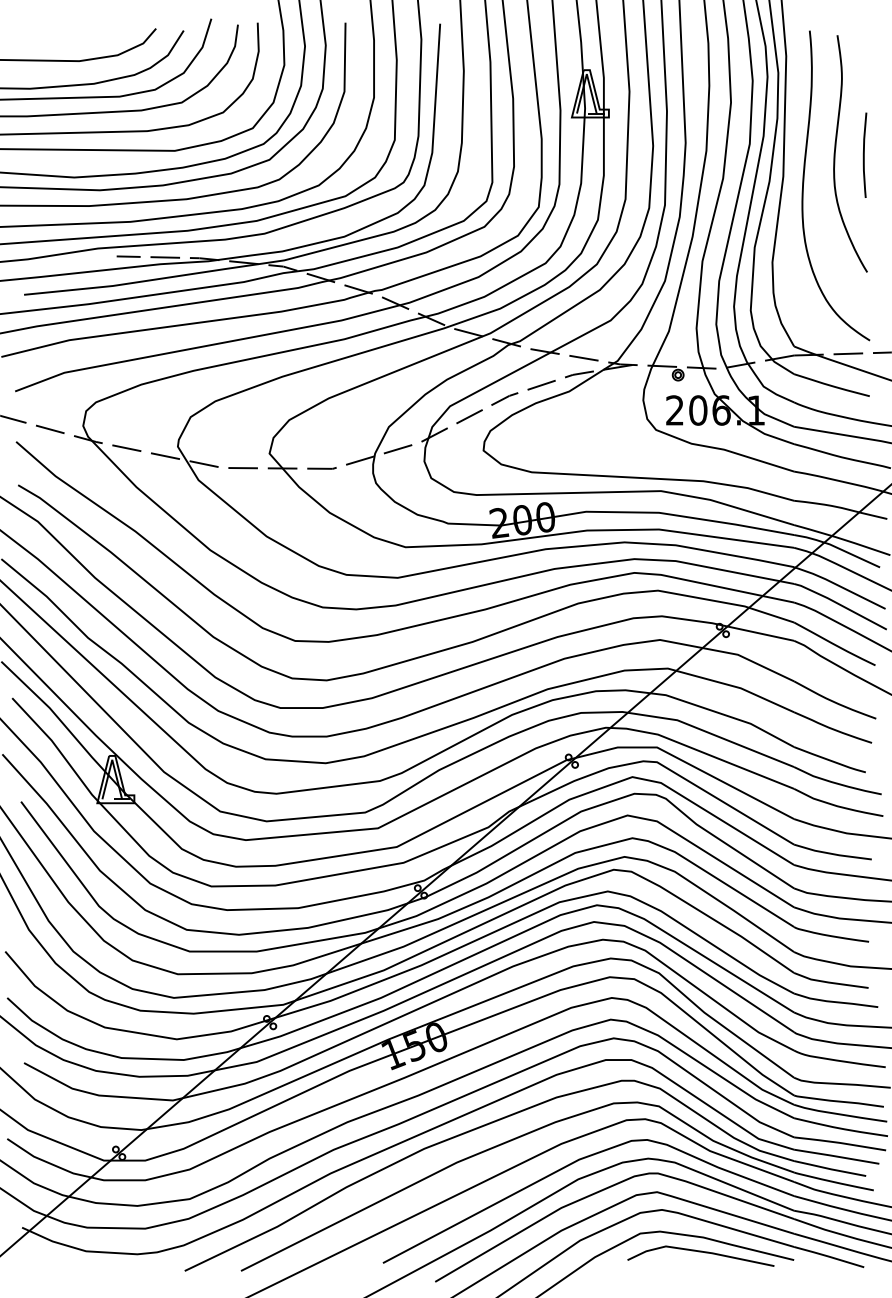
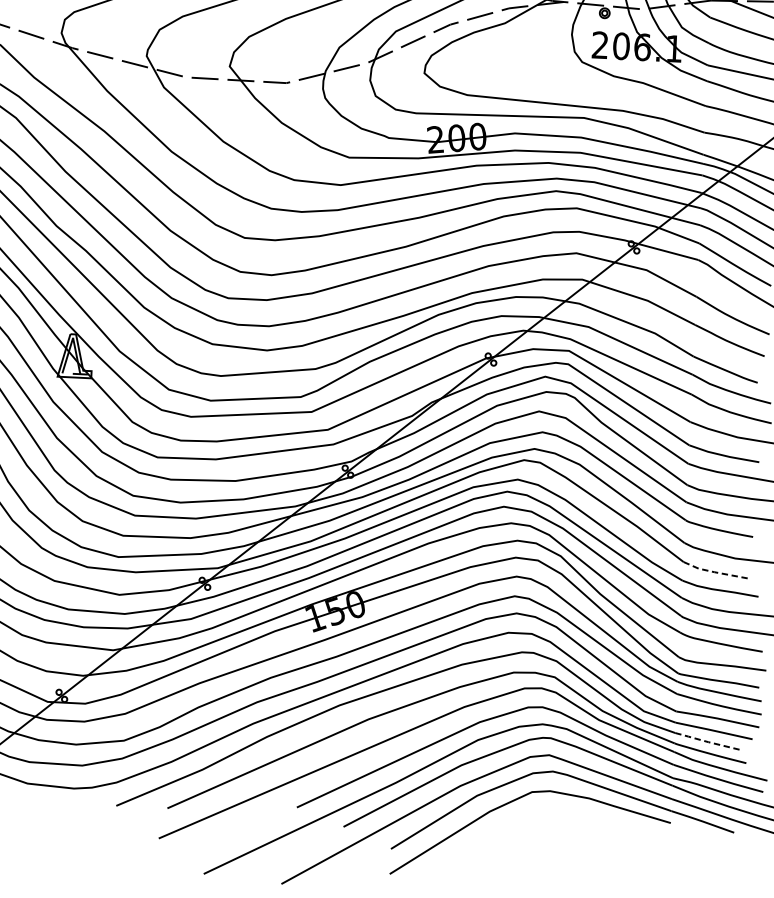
line: (829, 982) -> (715, 572), solid -> dashed
line: (830, 1169) -> (707, 742), solid -> dashed
line: (700, 1252) -> (586, 811), removed

